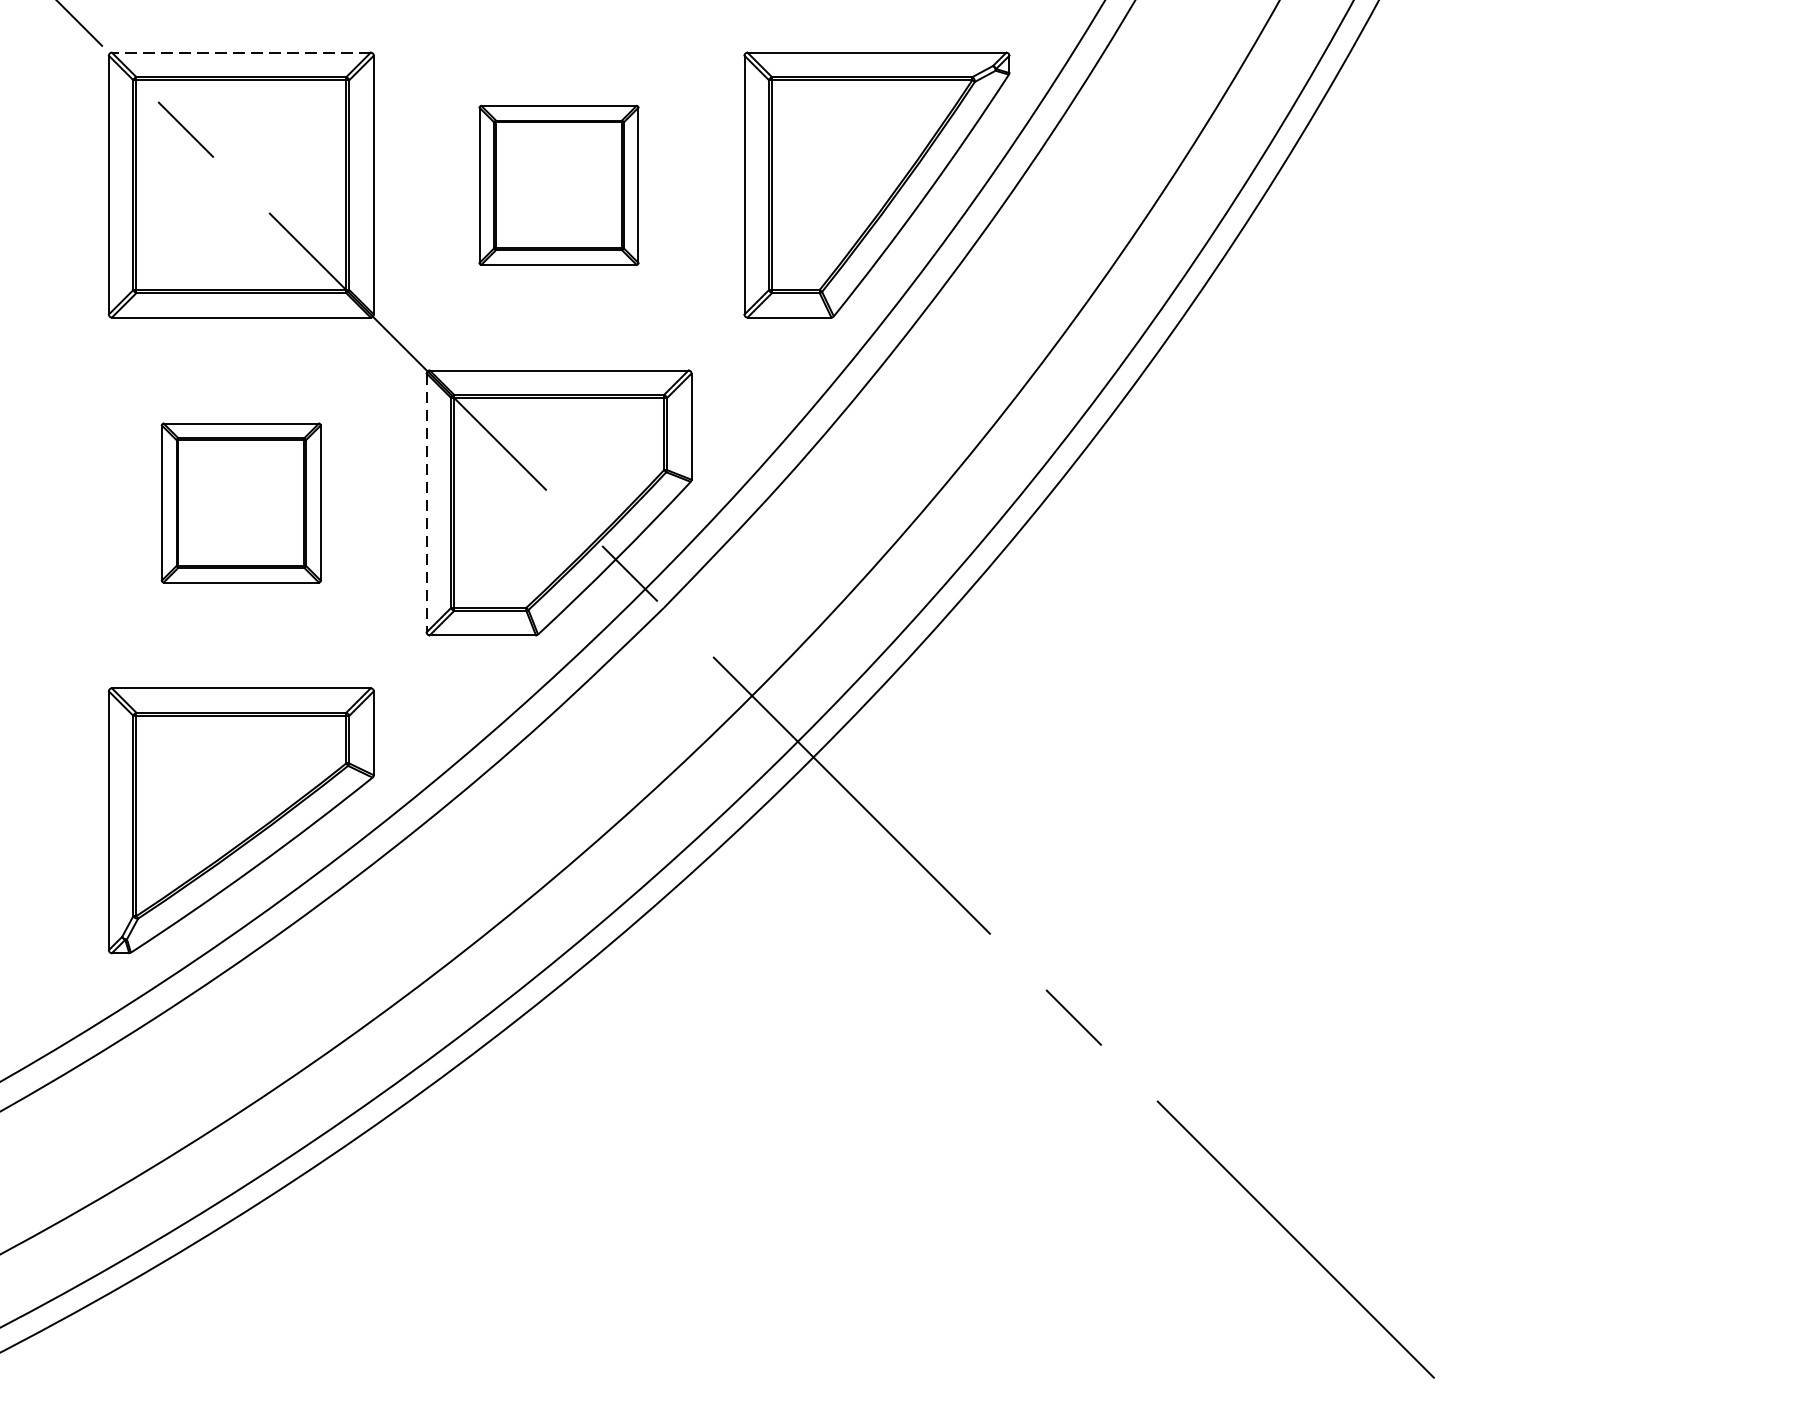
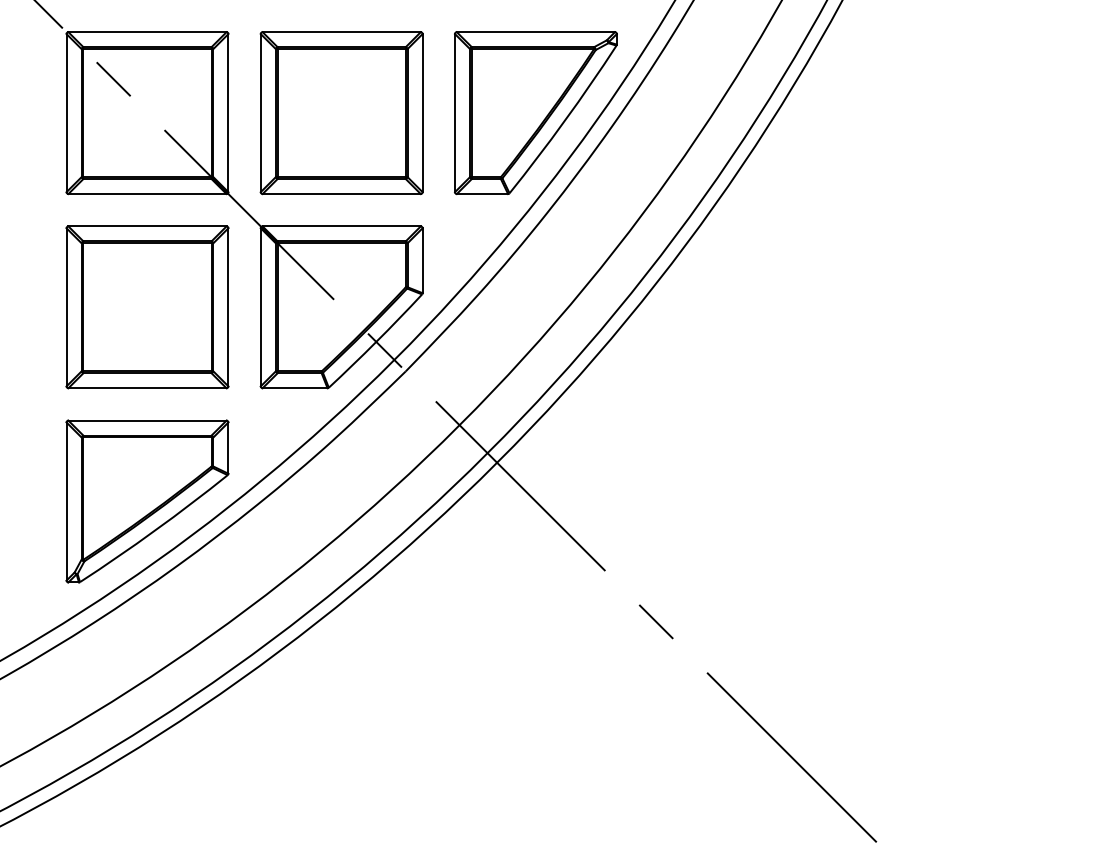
line: (241, 53) -> (147, 32), dashed -> solid
part: (558, 185) -> (341, 113), size x1.67
part: (241, 503) -> (147, 307), size x1.67
line: (426, 503) -> (260, 307), dashed -> solid

